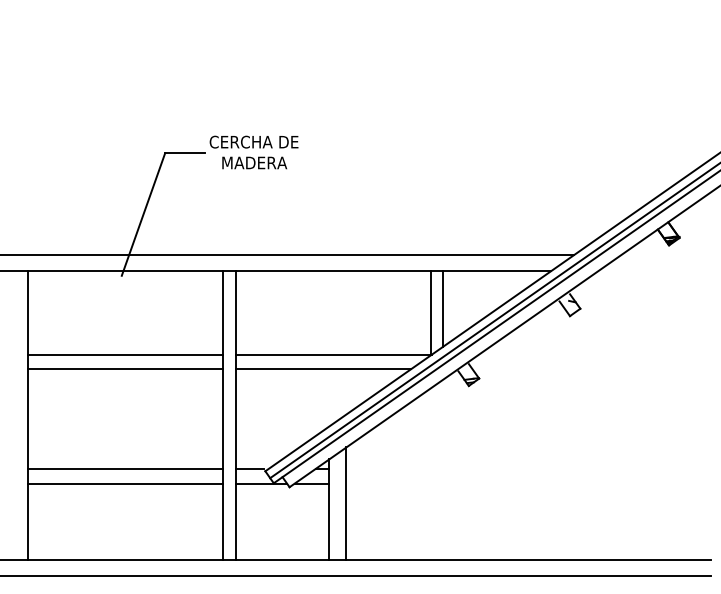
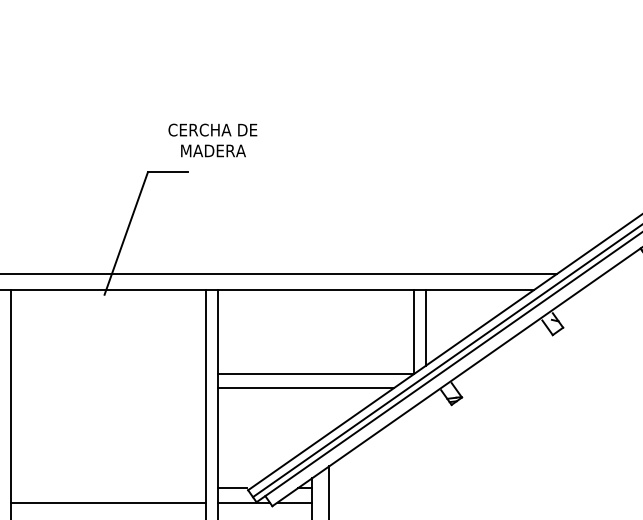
text: (253, 152) -> (212, 140), moved
line: (125, 354) -> (108, 373), removed
line: (125, 369) -> (108, 388), removed
line: (125, 469) -> (108, 488), removed

